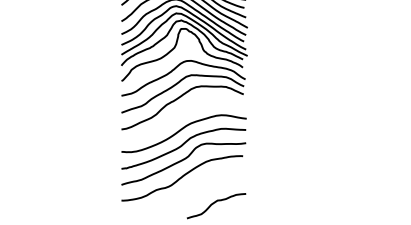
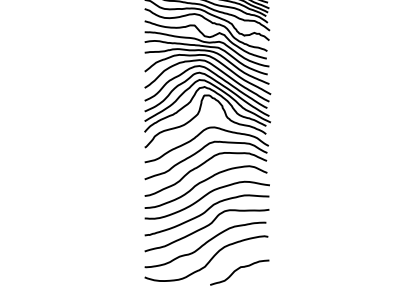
curve: (180, 115) -> (203, 182), added
curve: (186, 192) -> (209, 259), added

